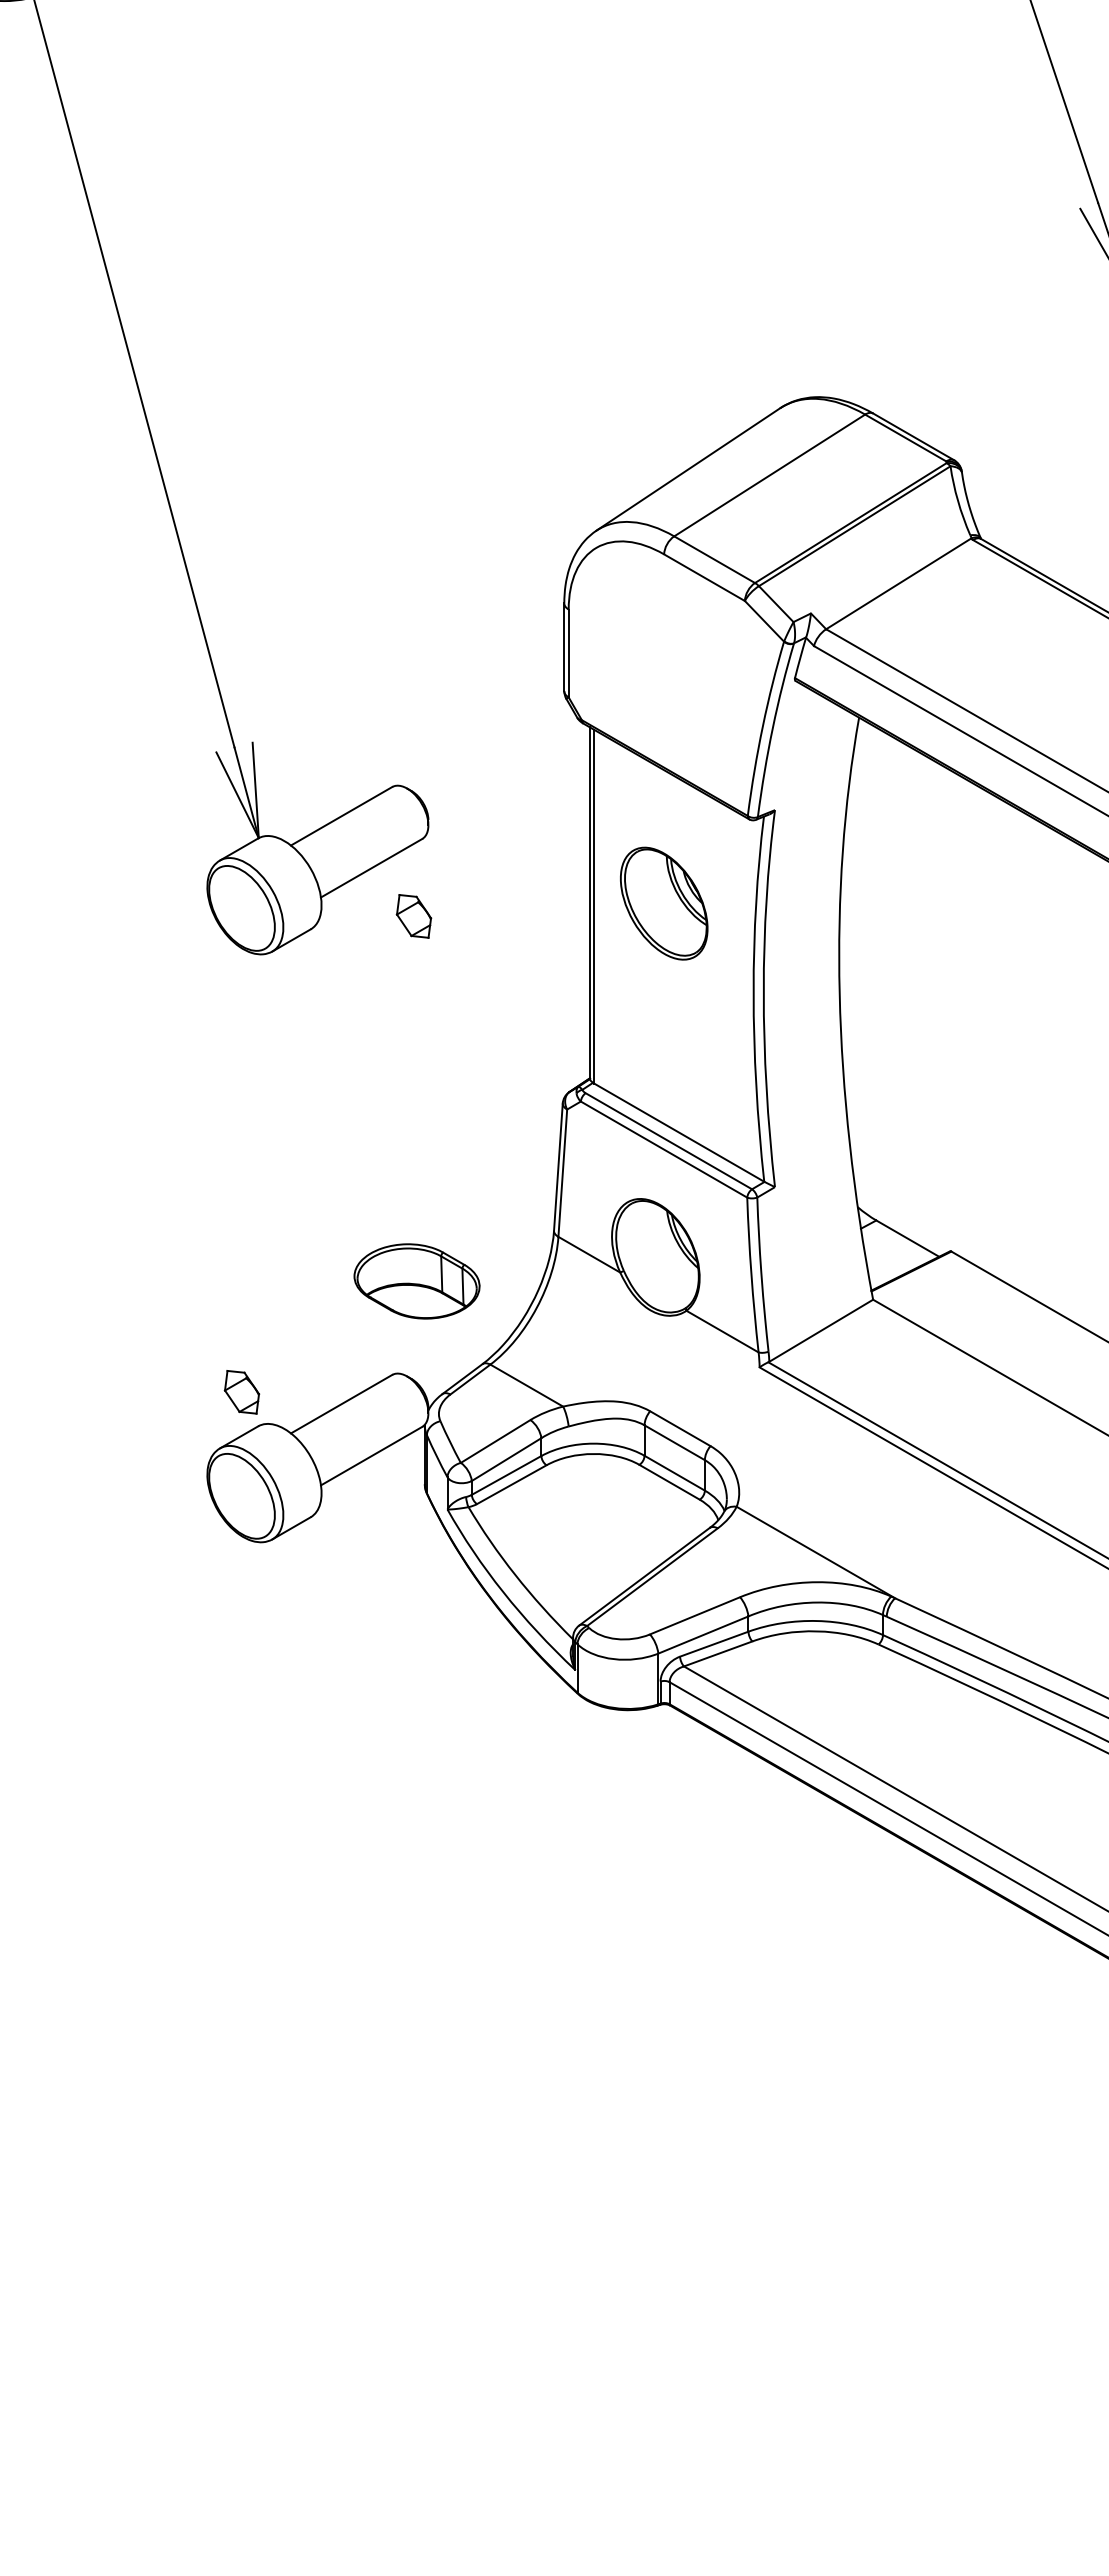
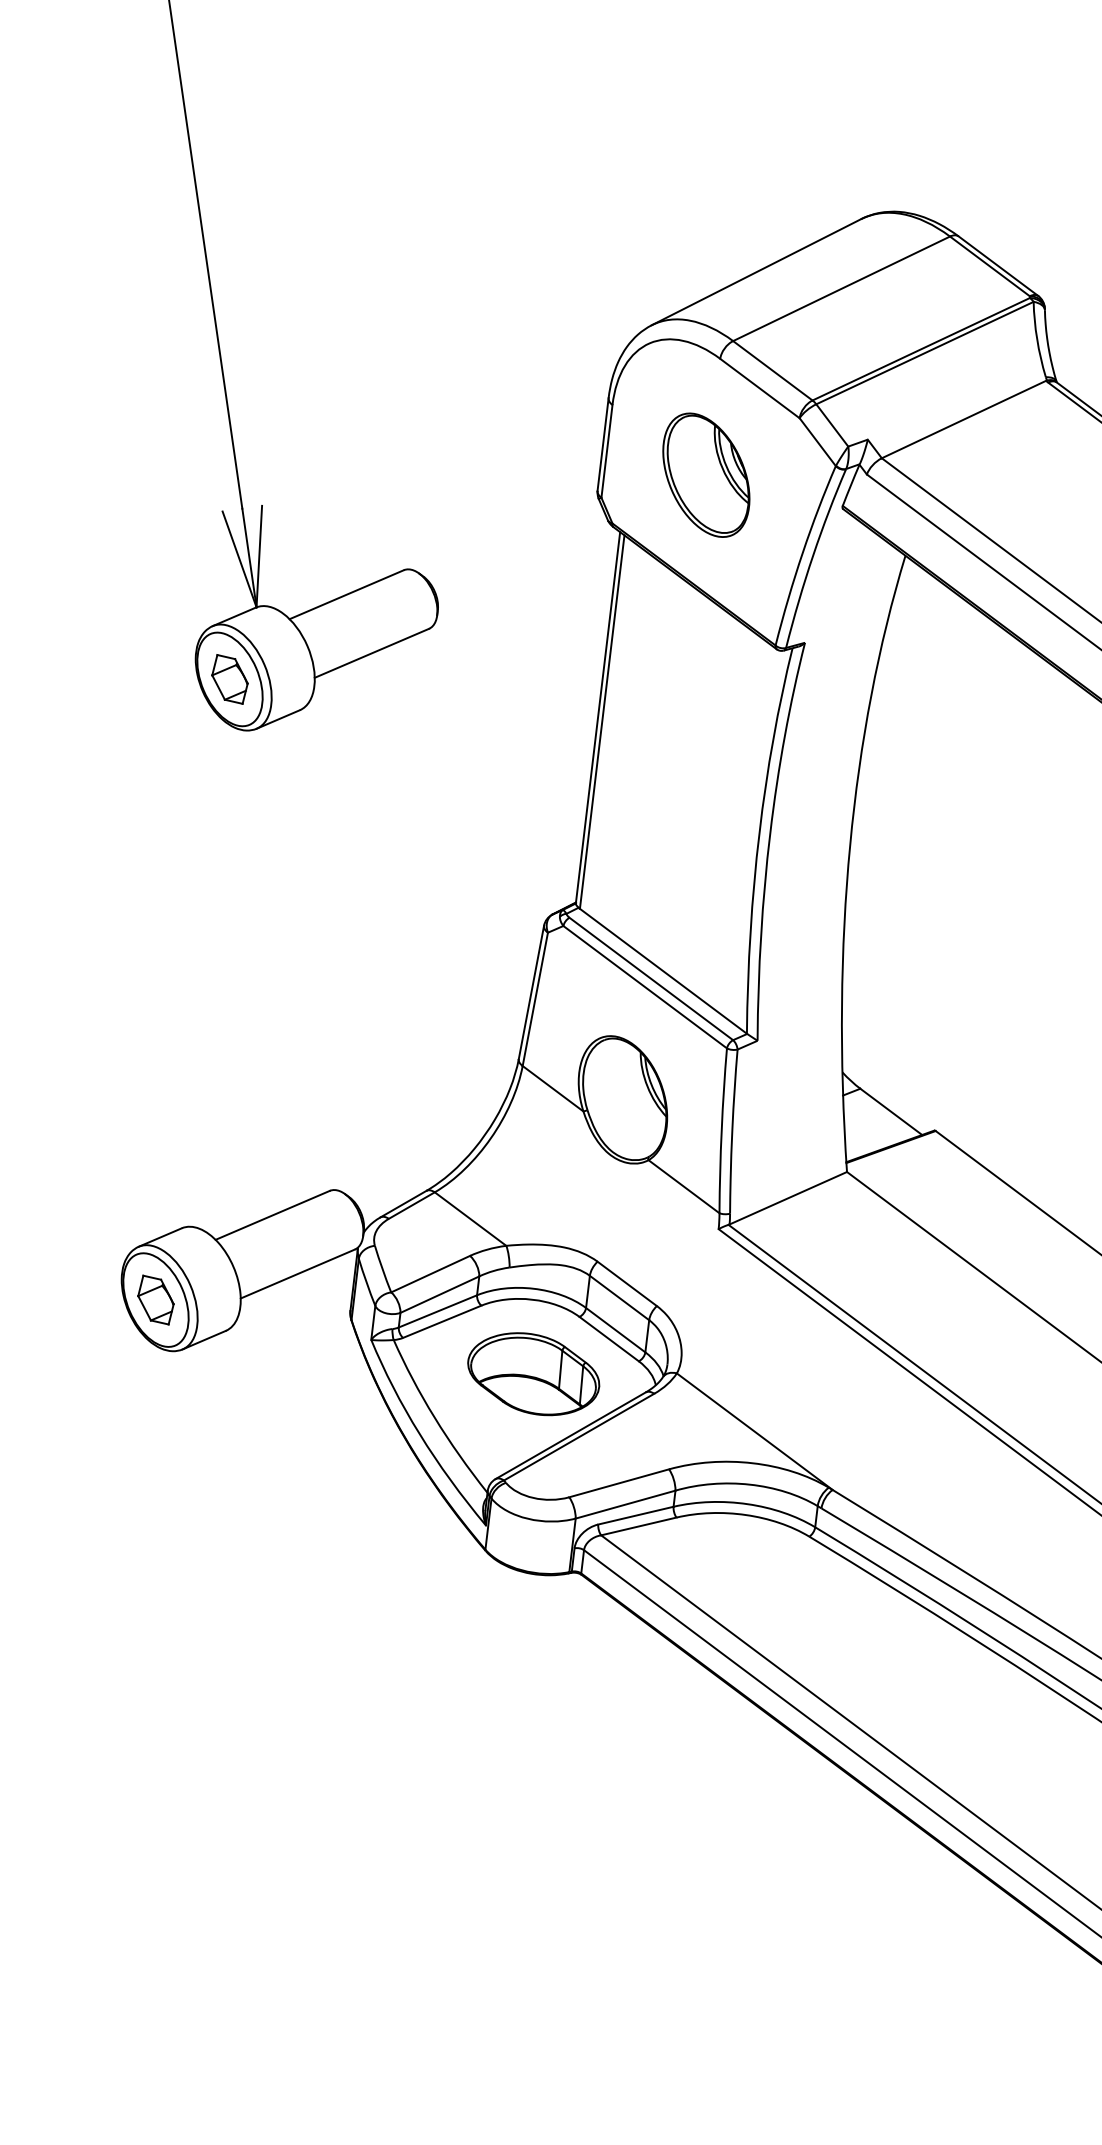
part: (664, 903) -> (706, 475), moved
part: (413, 916) -> (229, 679), moved
part: (416, 1281) -> (533, 1374), moved
part: (241, 1392) -> (155, 1300), moved

